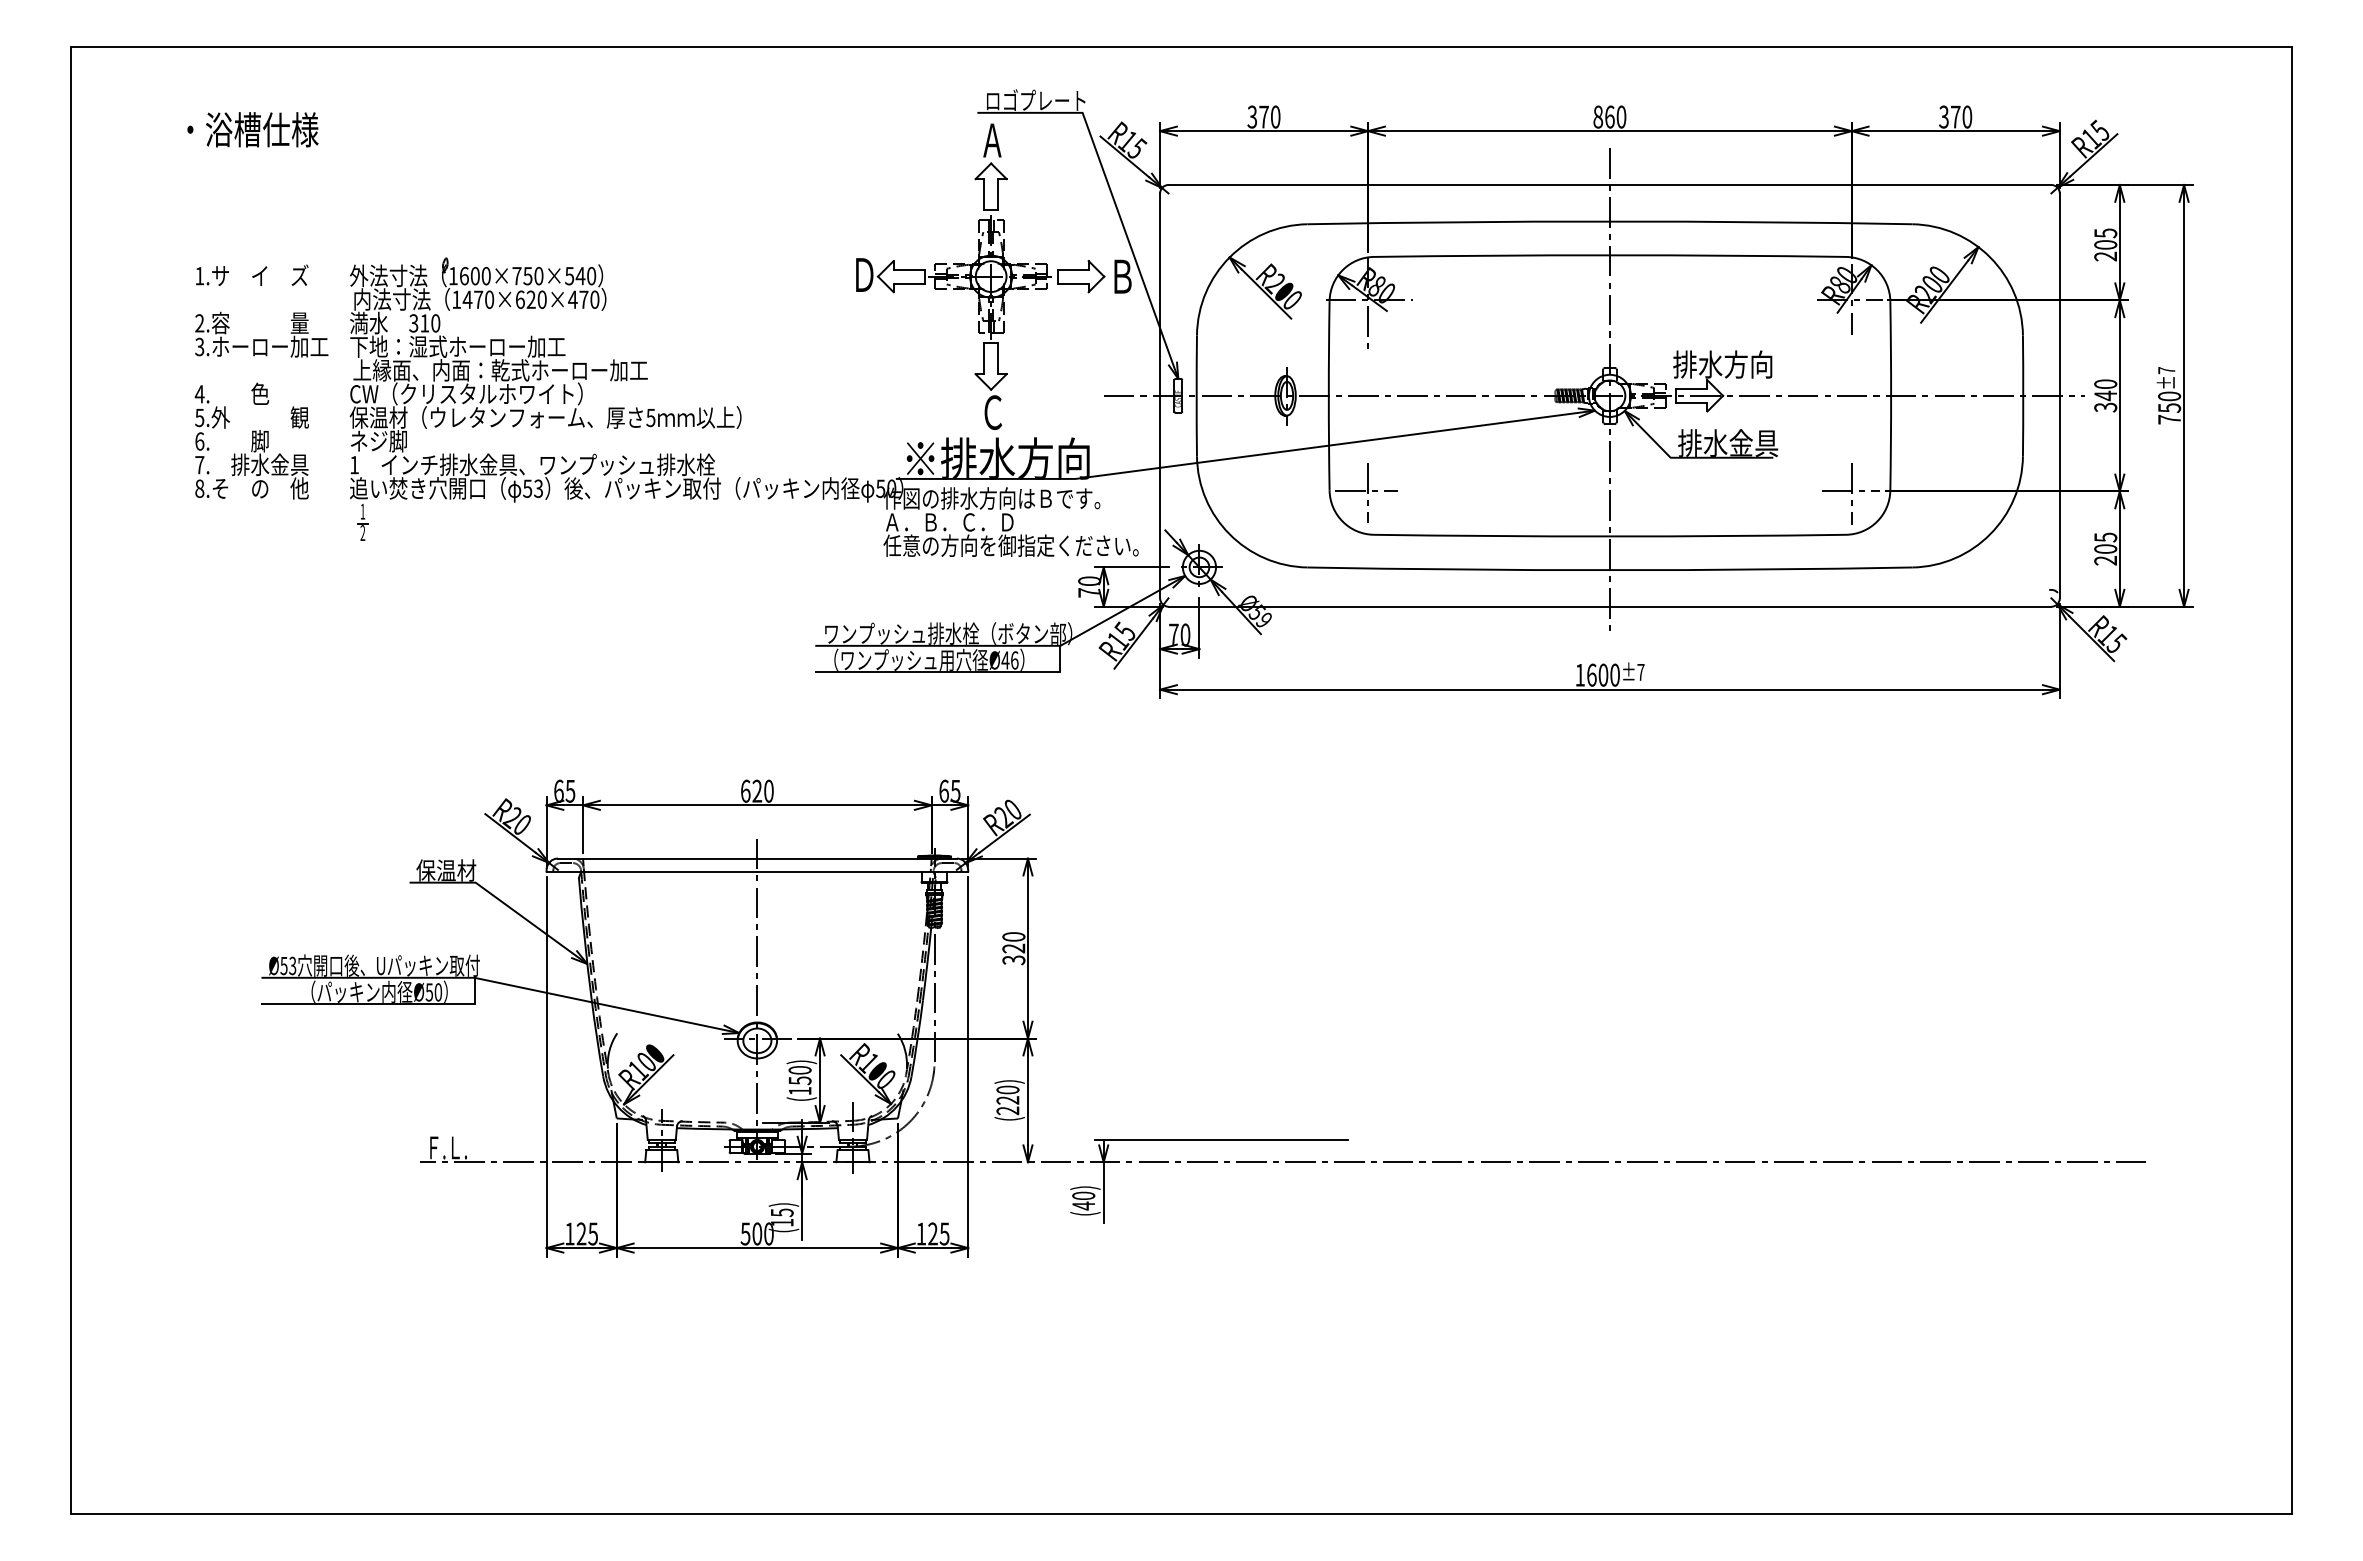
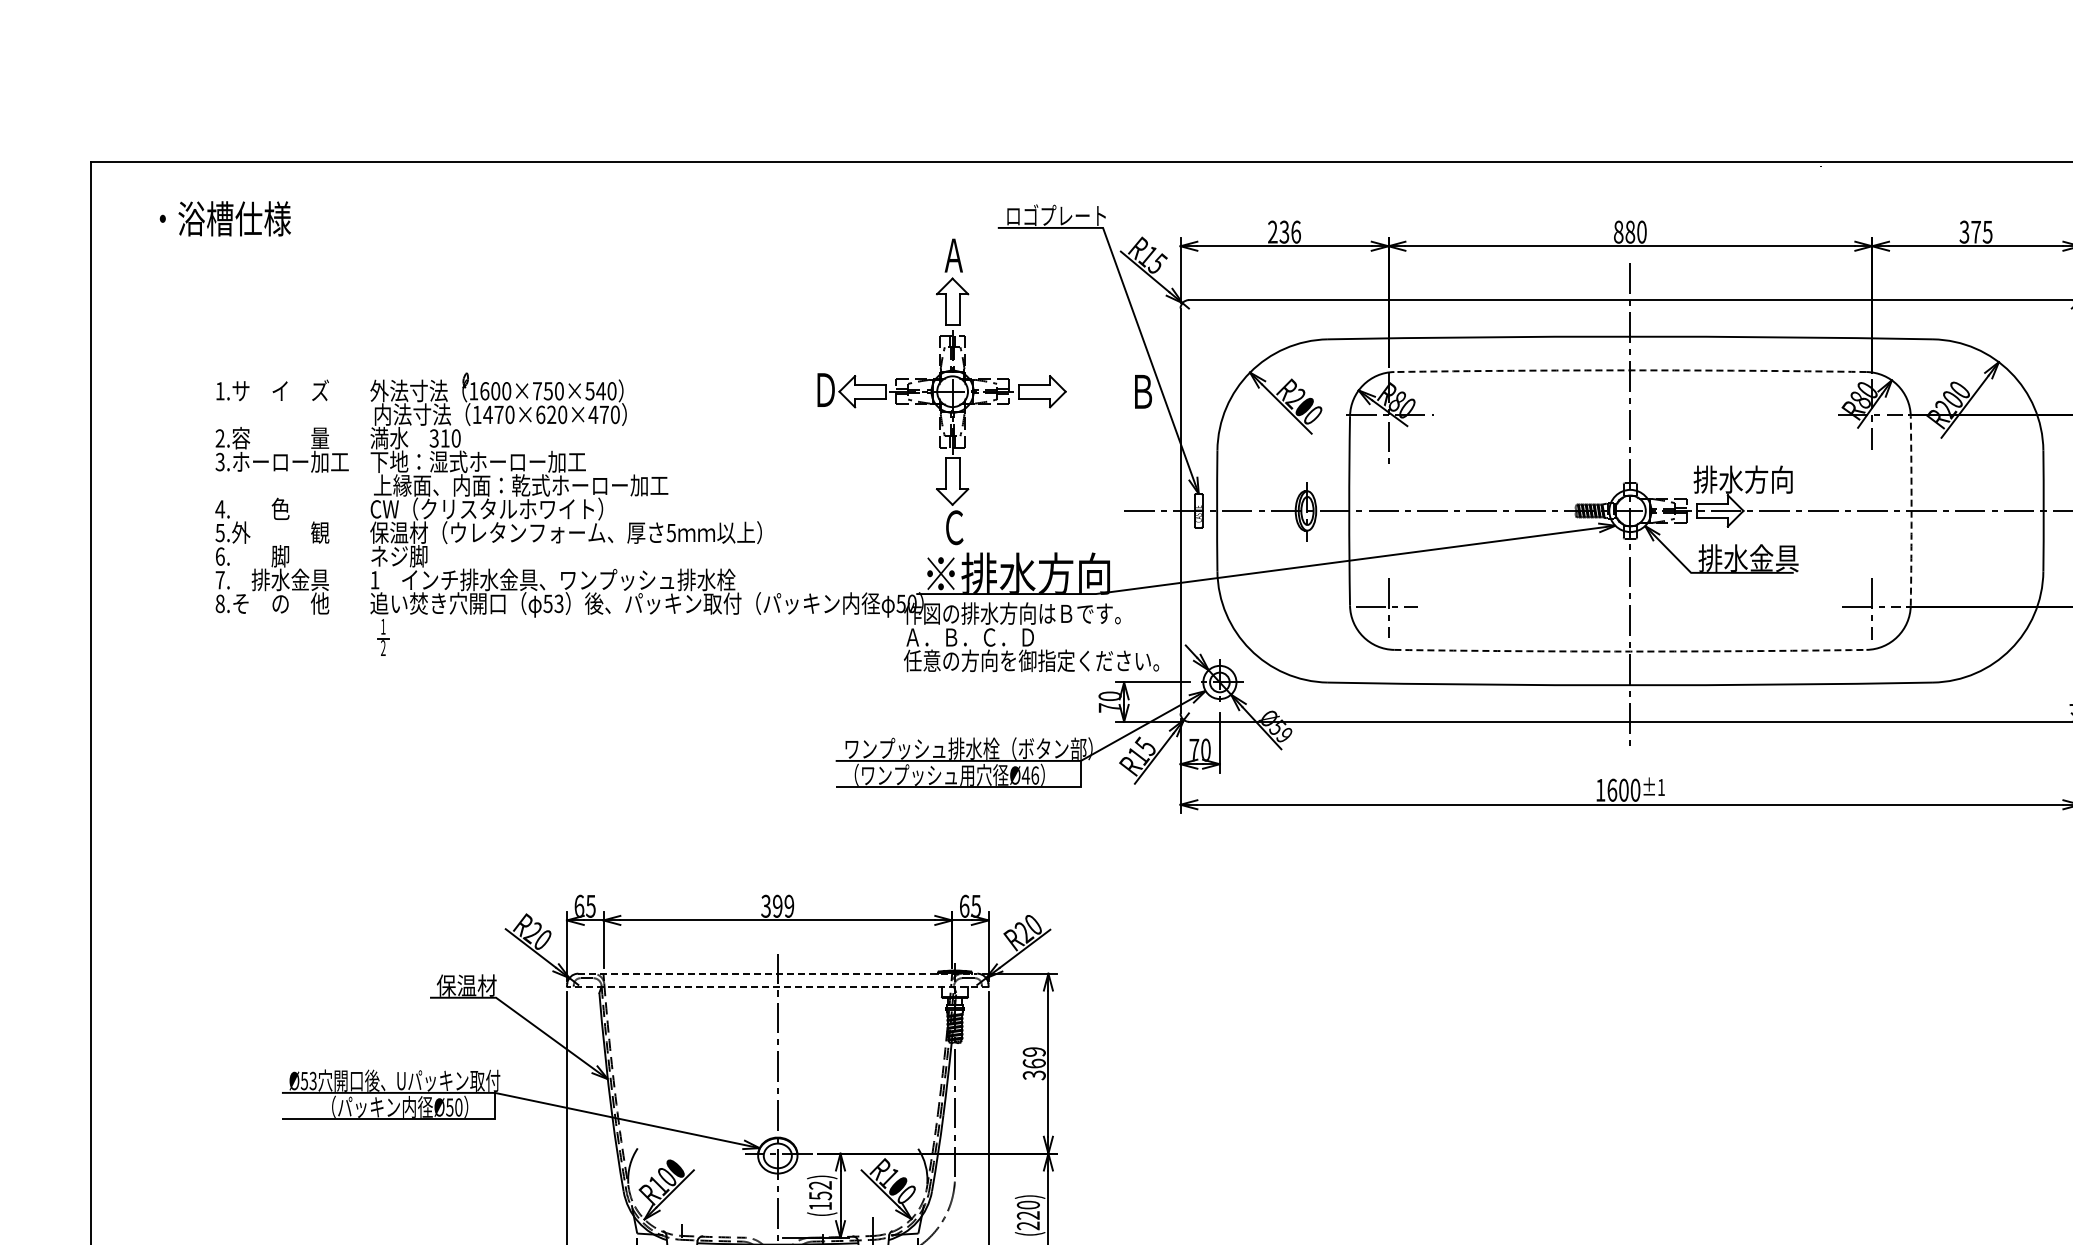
text: (1263, 116) -> (1283, 231), 370 -> 236
text: (1609, 116) -> (1629, 231), 860 -> 880
text: (1967, 116) -> (1987, 231), 370 -> 375
text: (252, 129) -> (224, 218), moved
arc: (1609, 255) -> (1629, 370), solid -> dashed
part: (980, 276) -> (941, 391), moved
arc: (1891, 395) -> (1911, 510), solid -> dashed
arc: (1609, 536) -> (1629, 651), solid -> dashed
text: (1640, 672) -> (1660, 787), ±7 -> ±1
text: (756, 790) -> (776, 905), 620 -> 399
line: (757, 858) -> (777, 973), solid -> dashed
line: (757, 871) -> (777, 986), solid -> dashed
text: (1013, 942) -> (1033, 1057), 320 -> 369
text: (799, 1070) -> (819, 1185), (150) -> (152)

